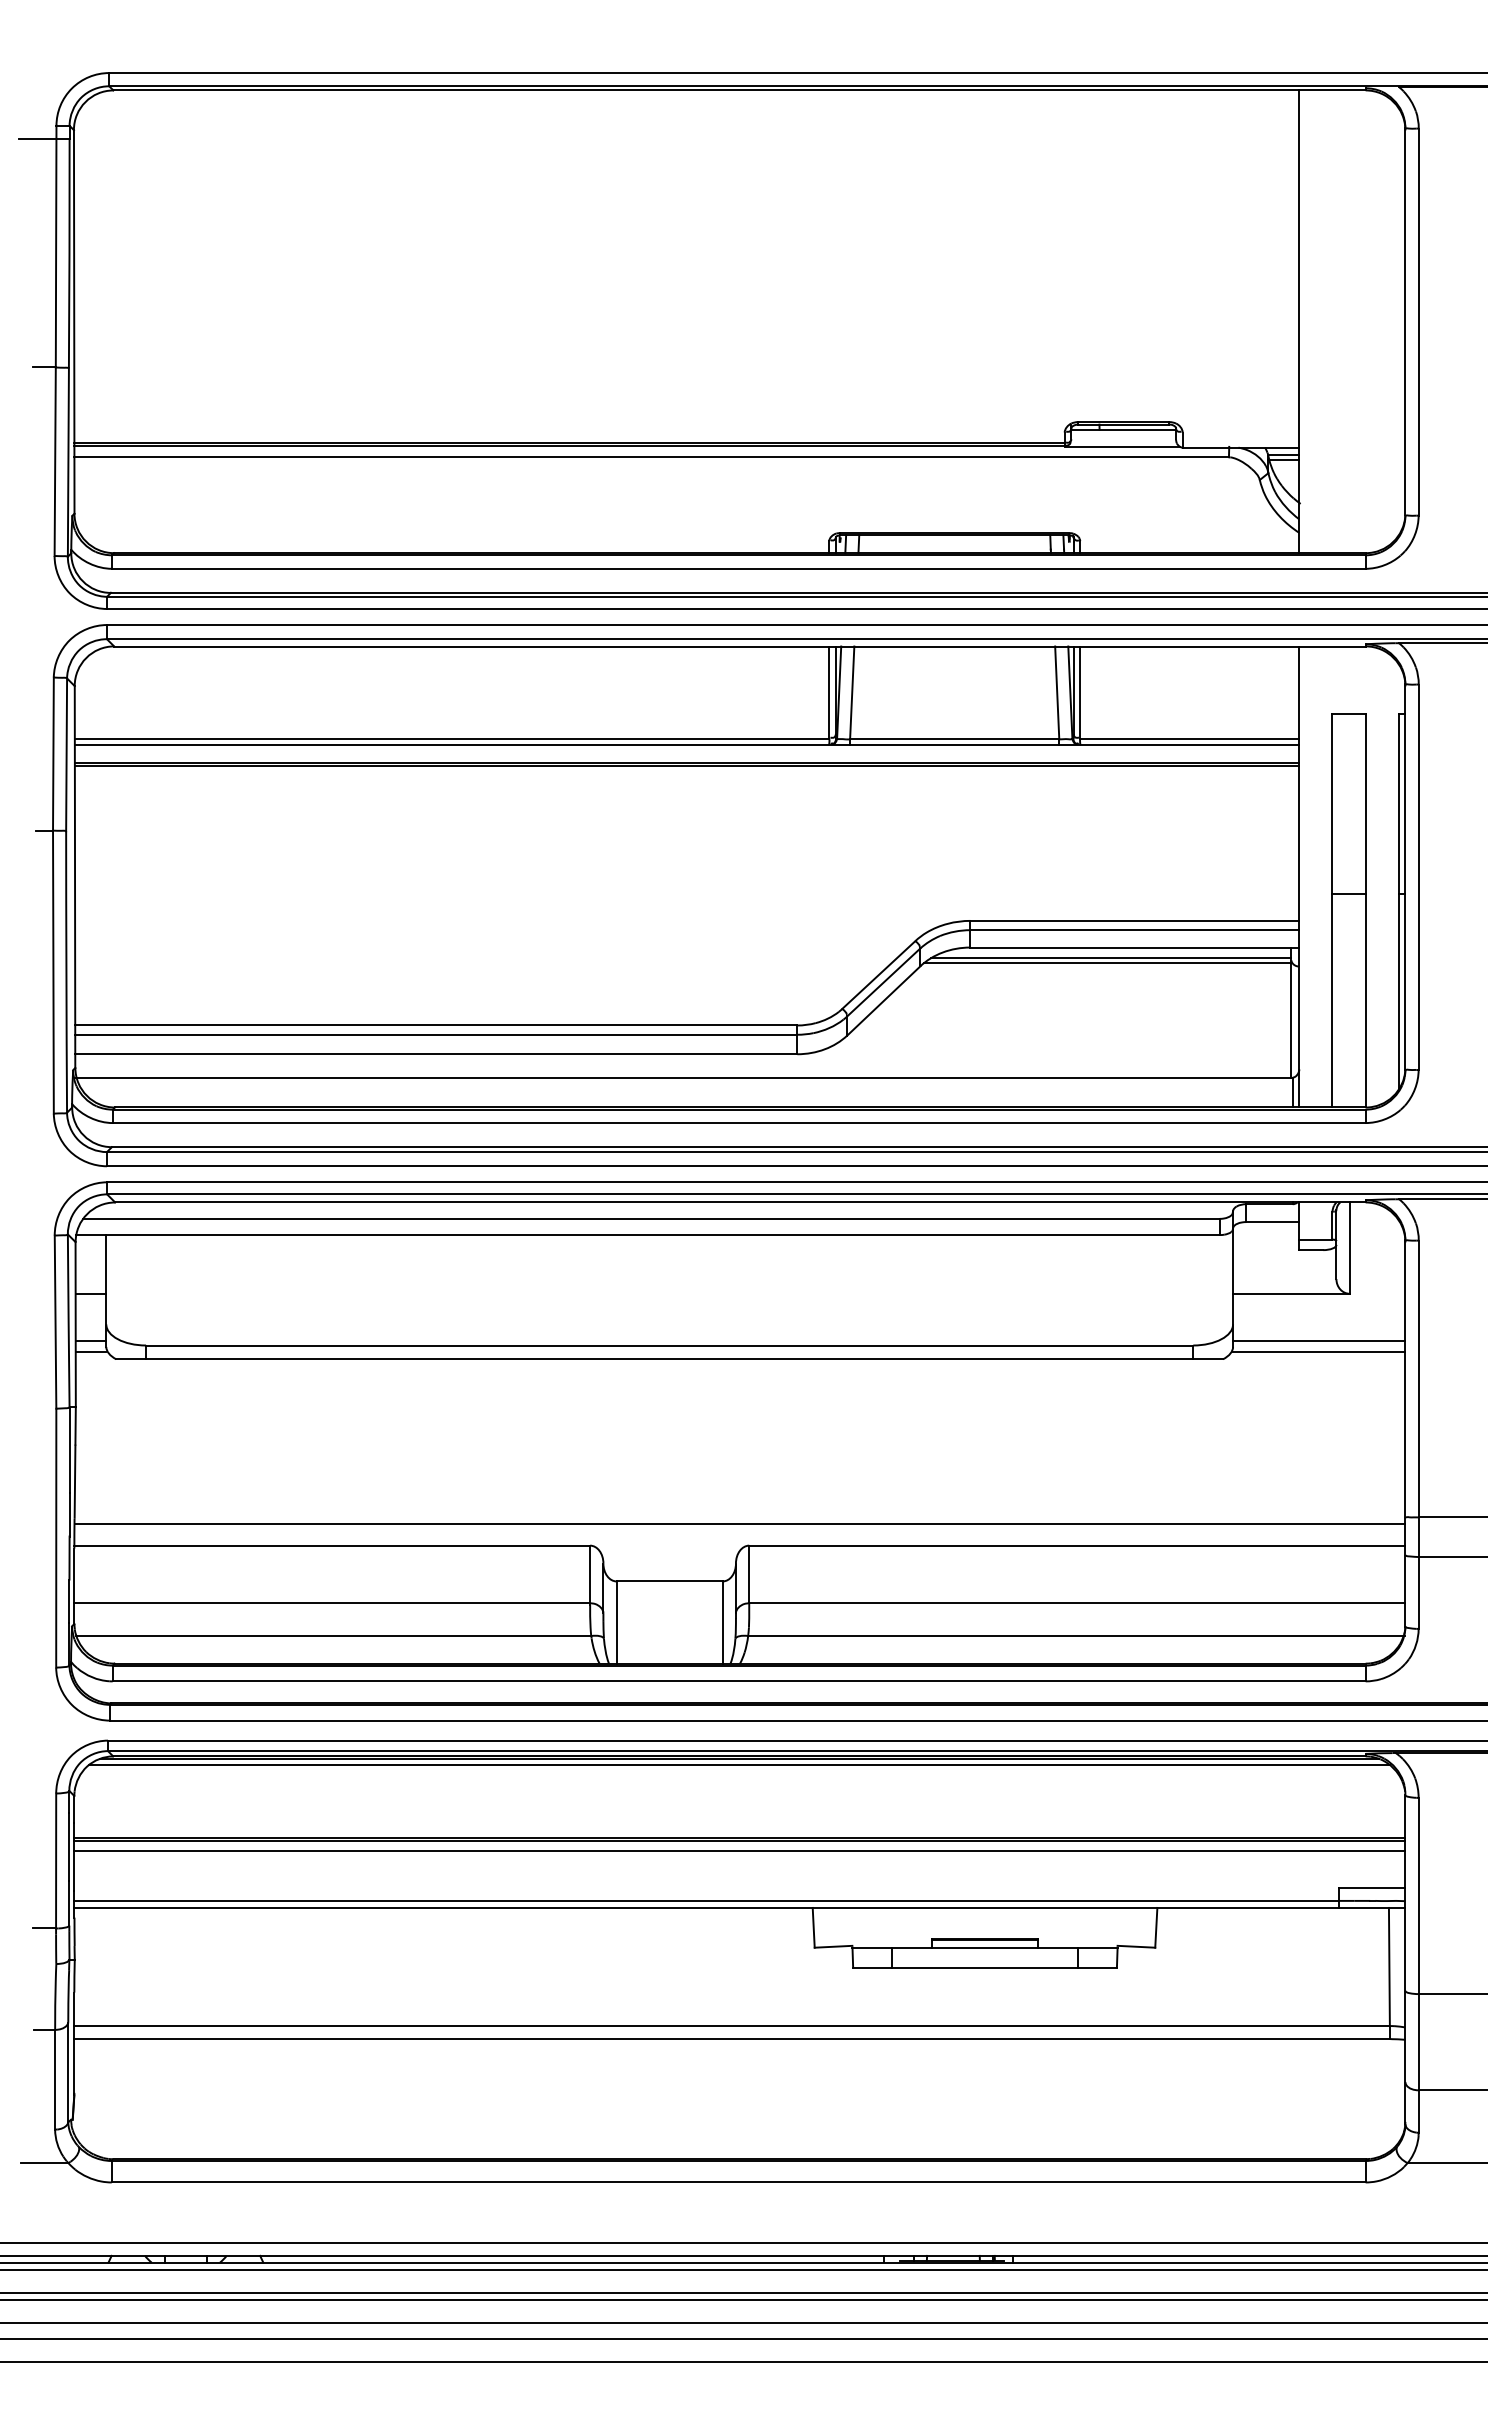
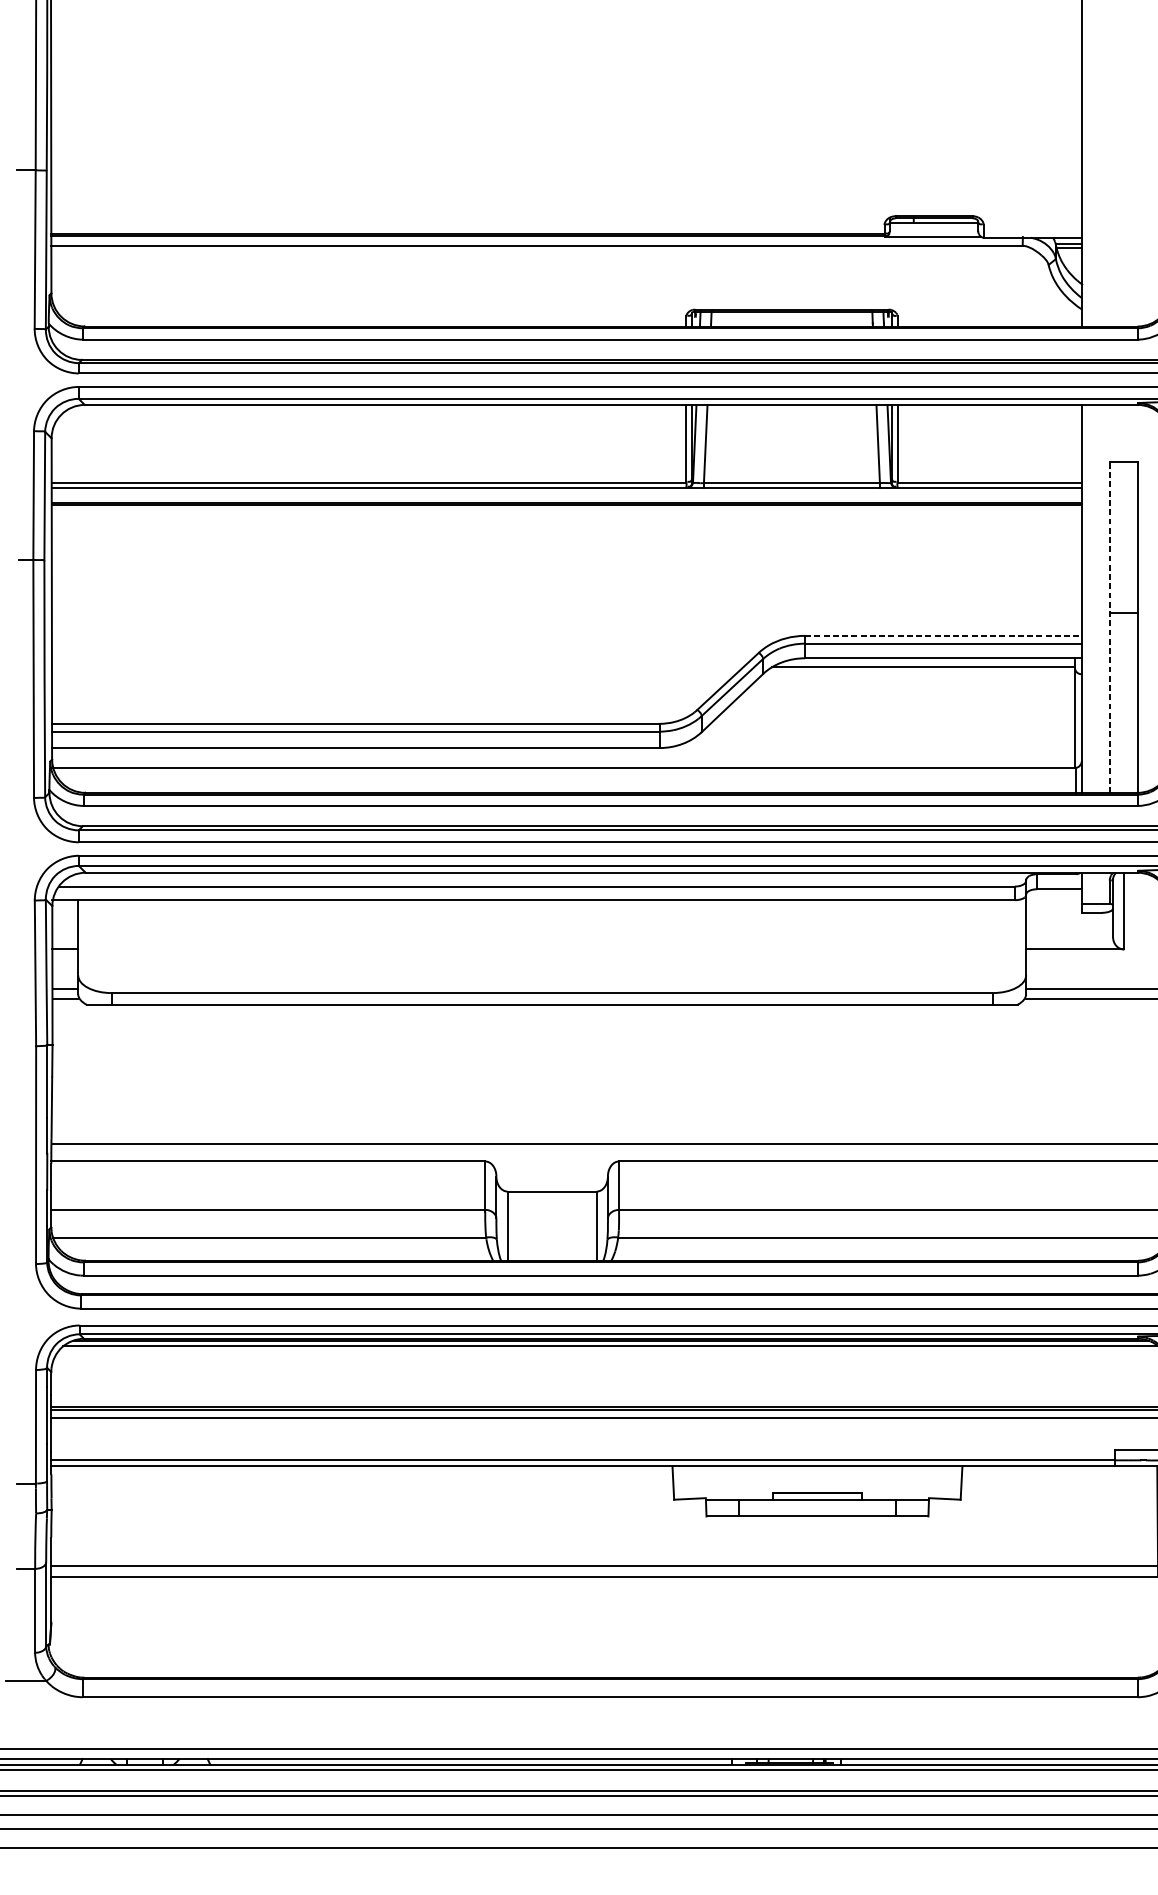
line: (1332, 910) -> (1109, 627), solid -> dashed
line: (1134, 920) -> (943, 635), solid -> dashed
line: (1107, 963) -> (920, 671), removed

